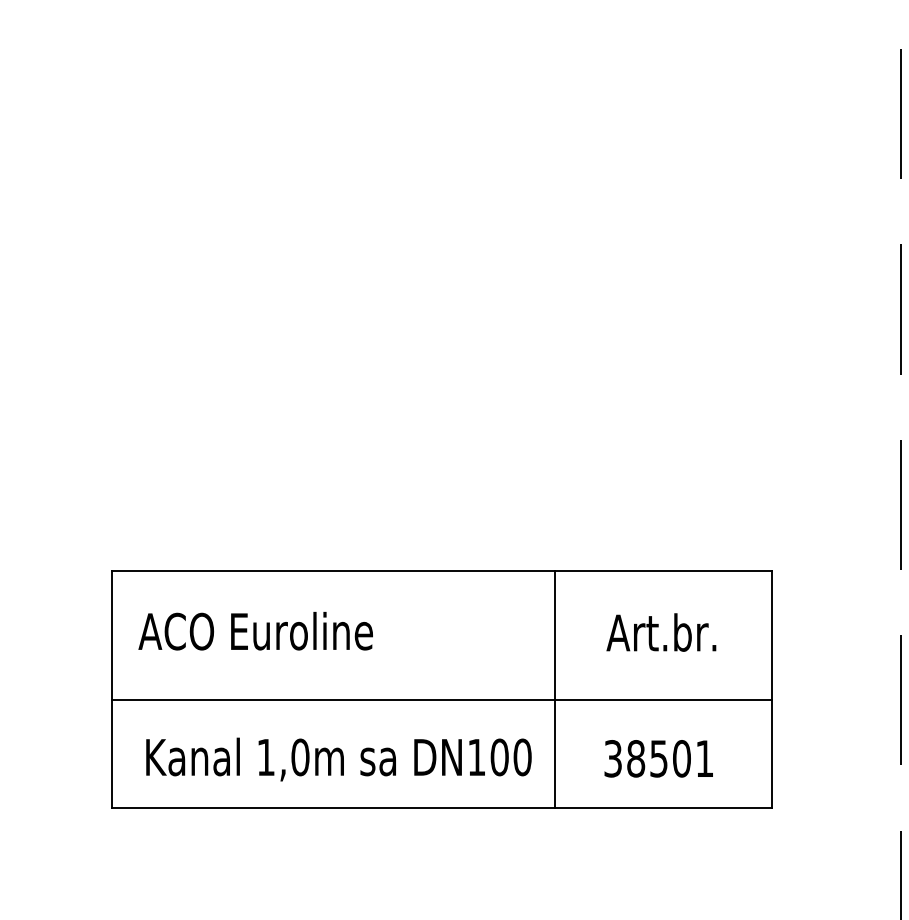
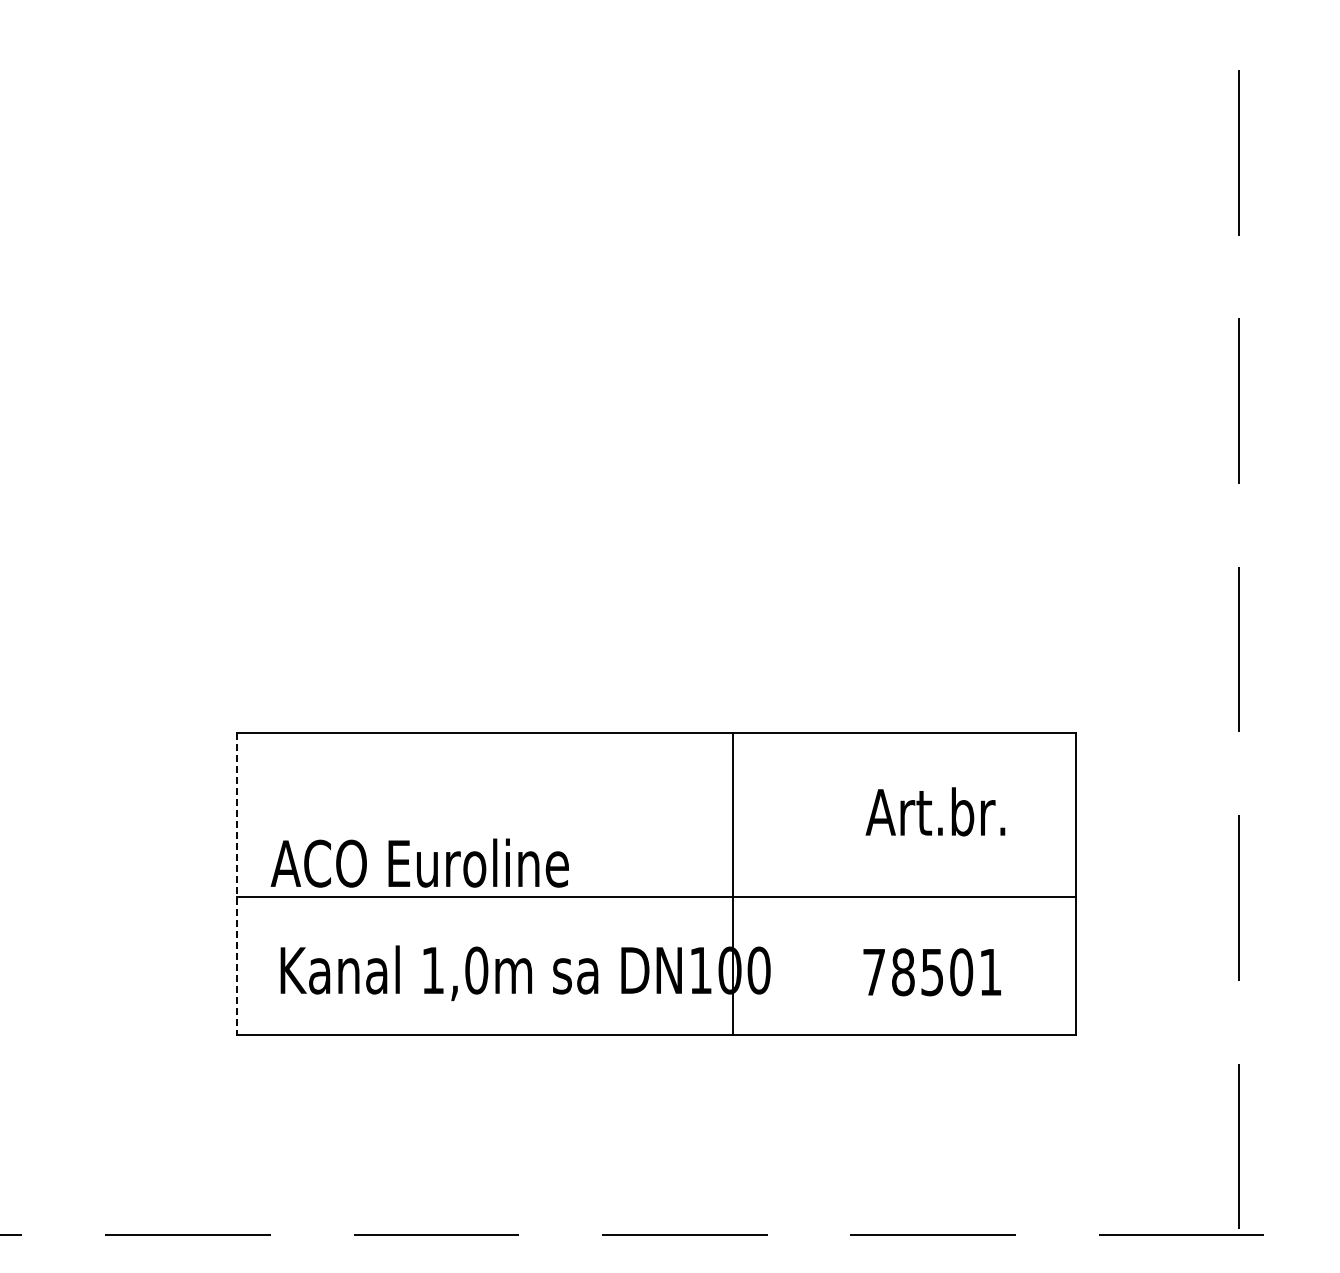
text: (255, 630) -> (419, 862), moved
line: (555, 688) -> (733, 883), moved
line: (112, 689) -> (237, 884), solid -> dashed
text: (613, 758) -> (874, 972), 38501 -> 78501

